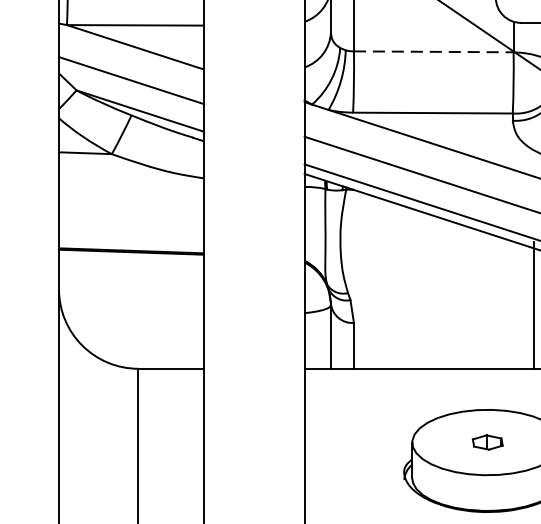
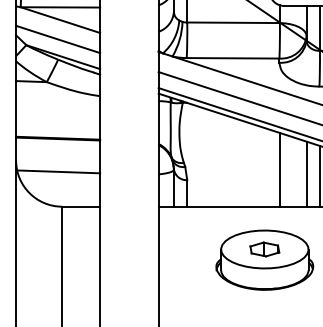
line: (435, 51) -> (234, 22), dashed -> solid
line: (533, 304) -> (279, 169), moved
line: (132, 308) -> (58, 171), added
part: (487, 442) -> (264, 249), size x1.67

